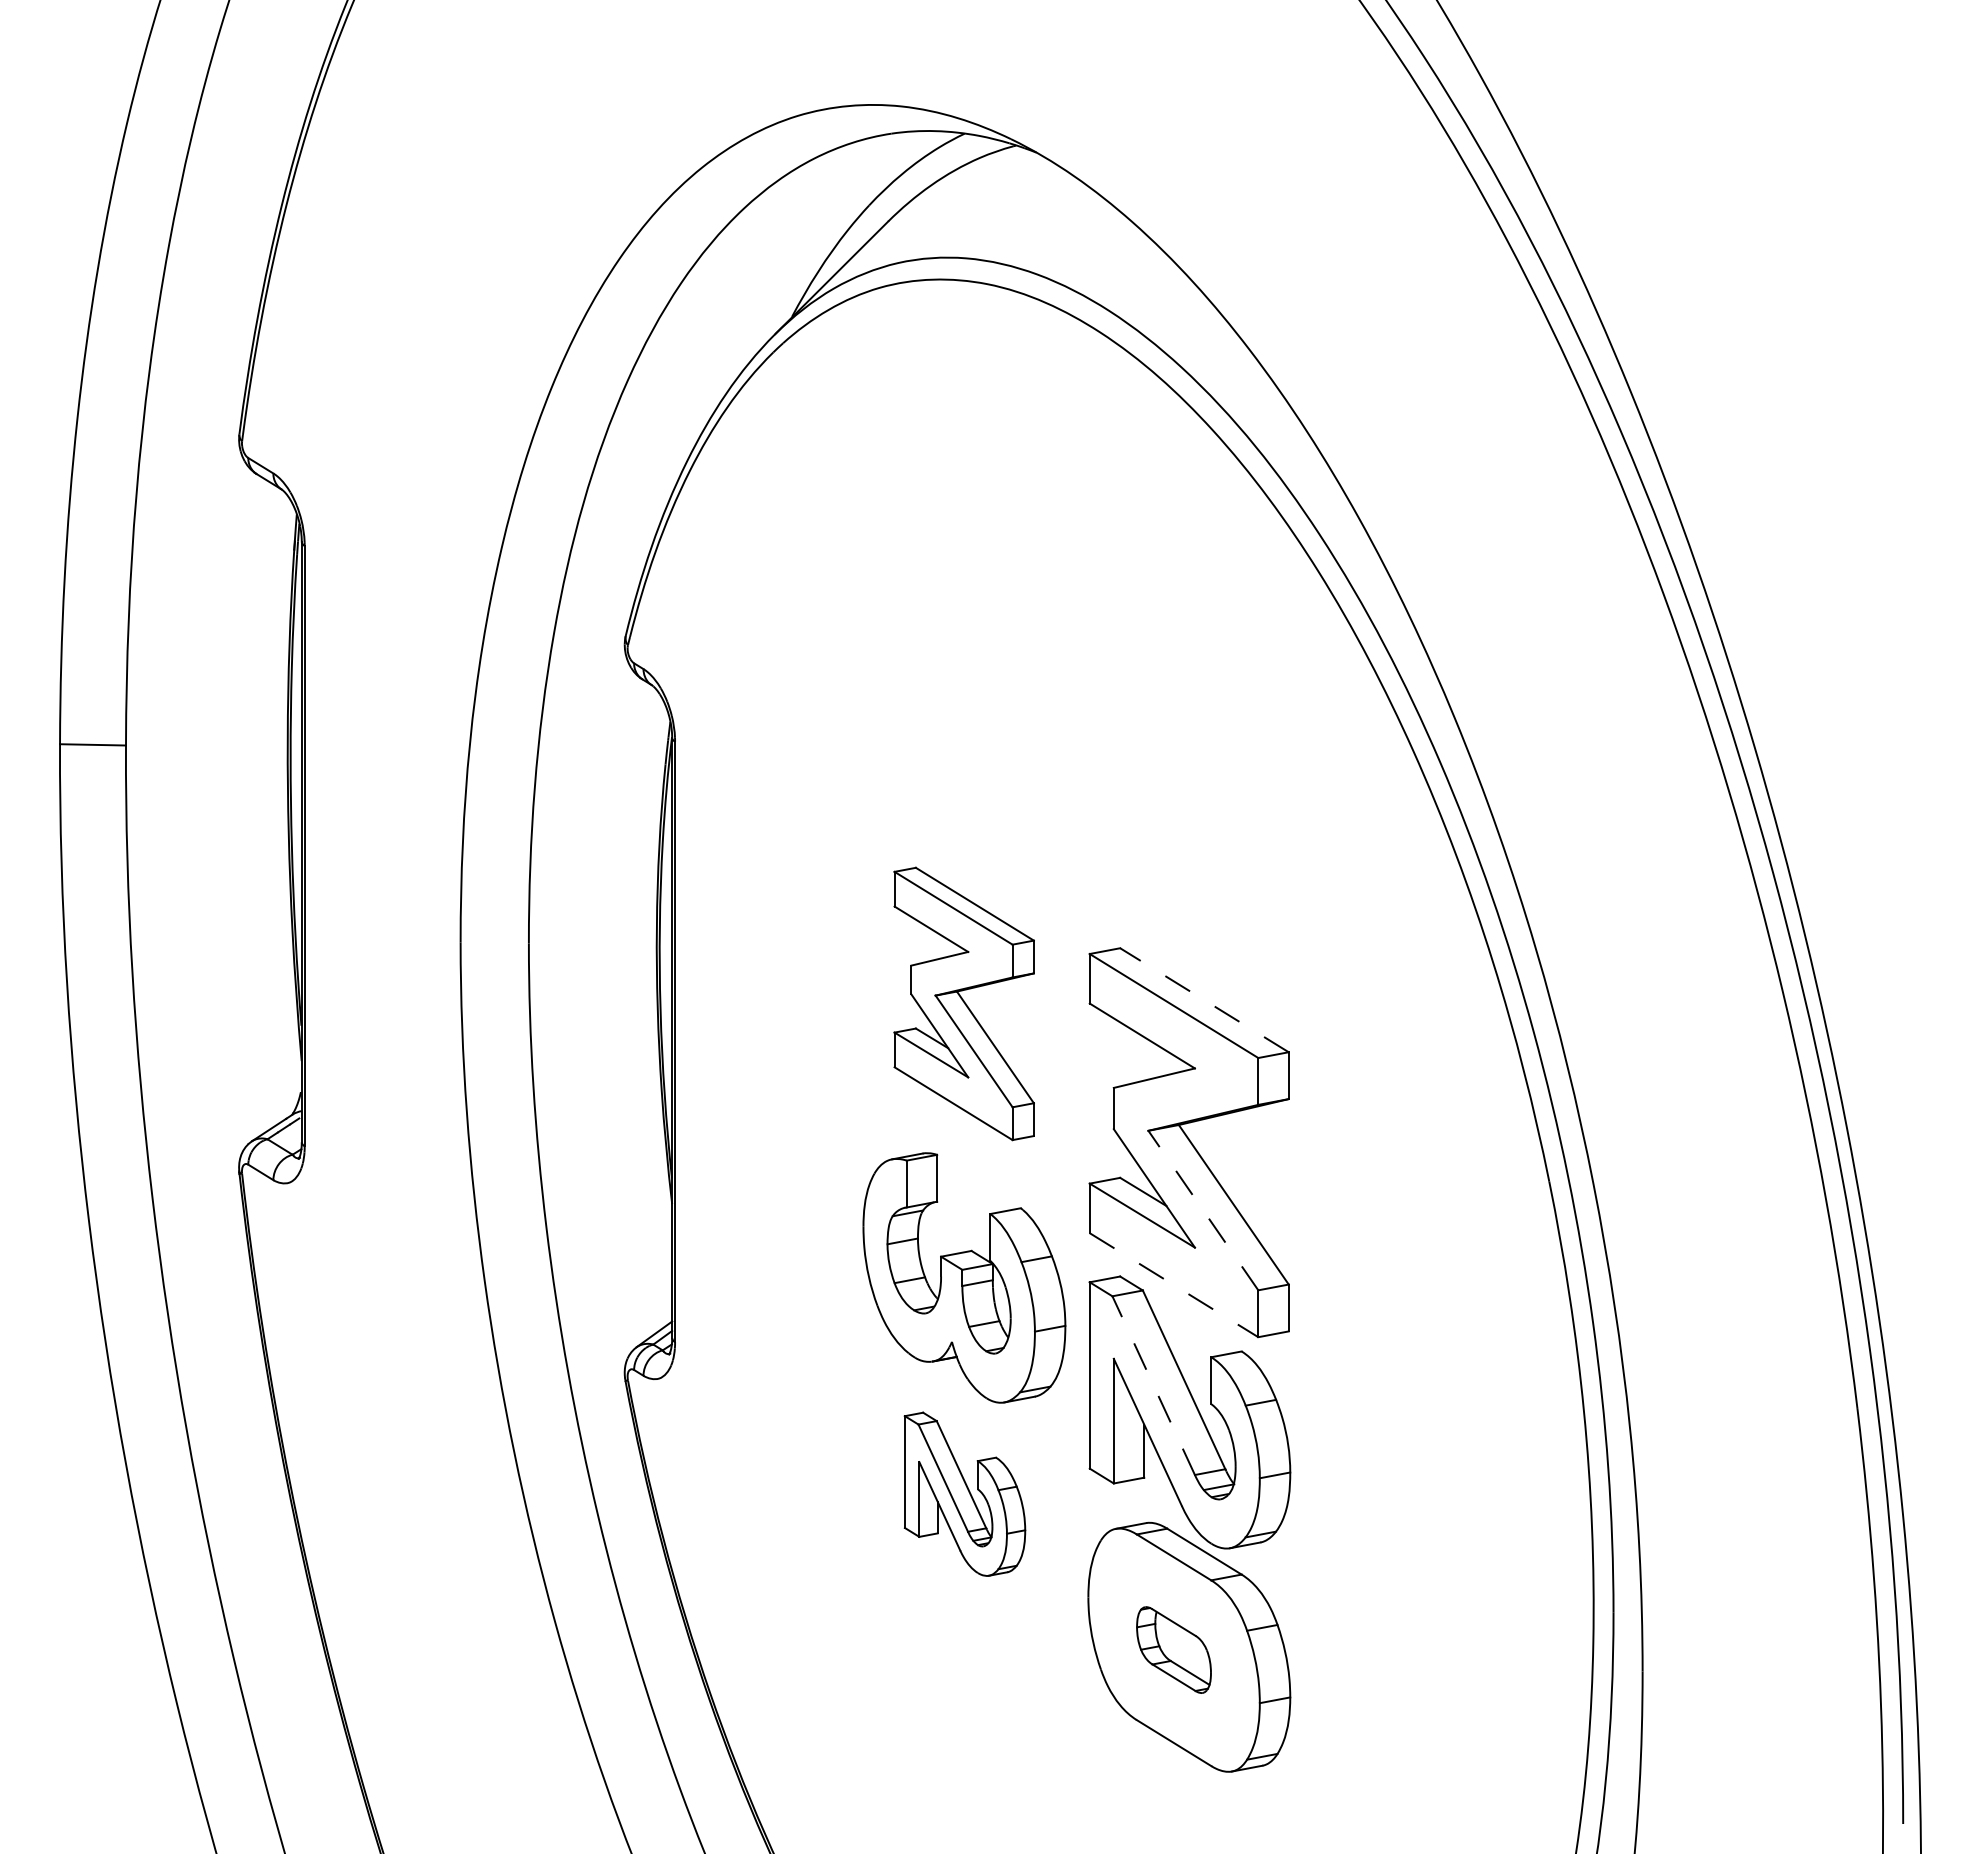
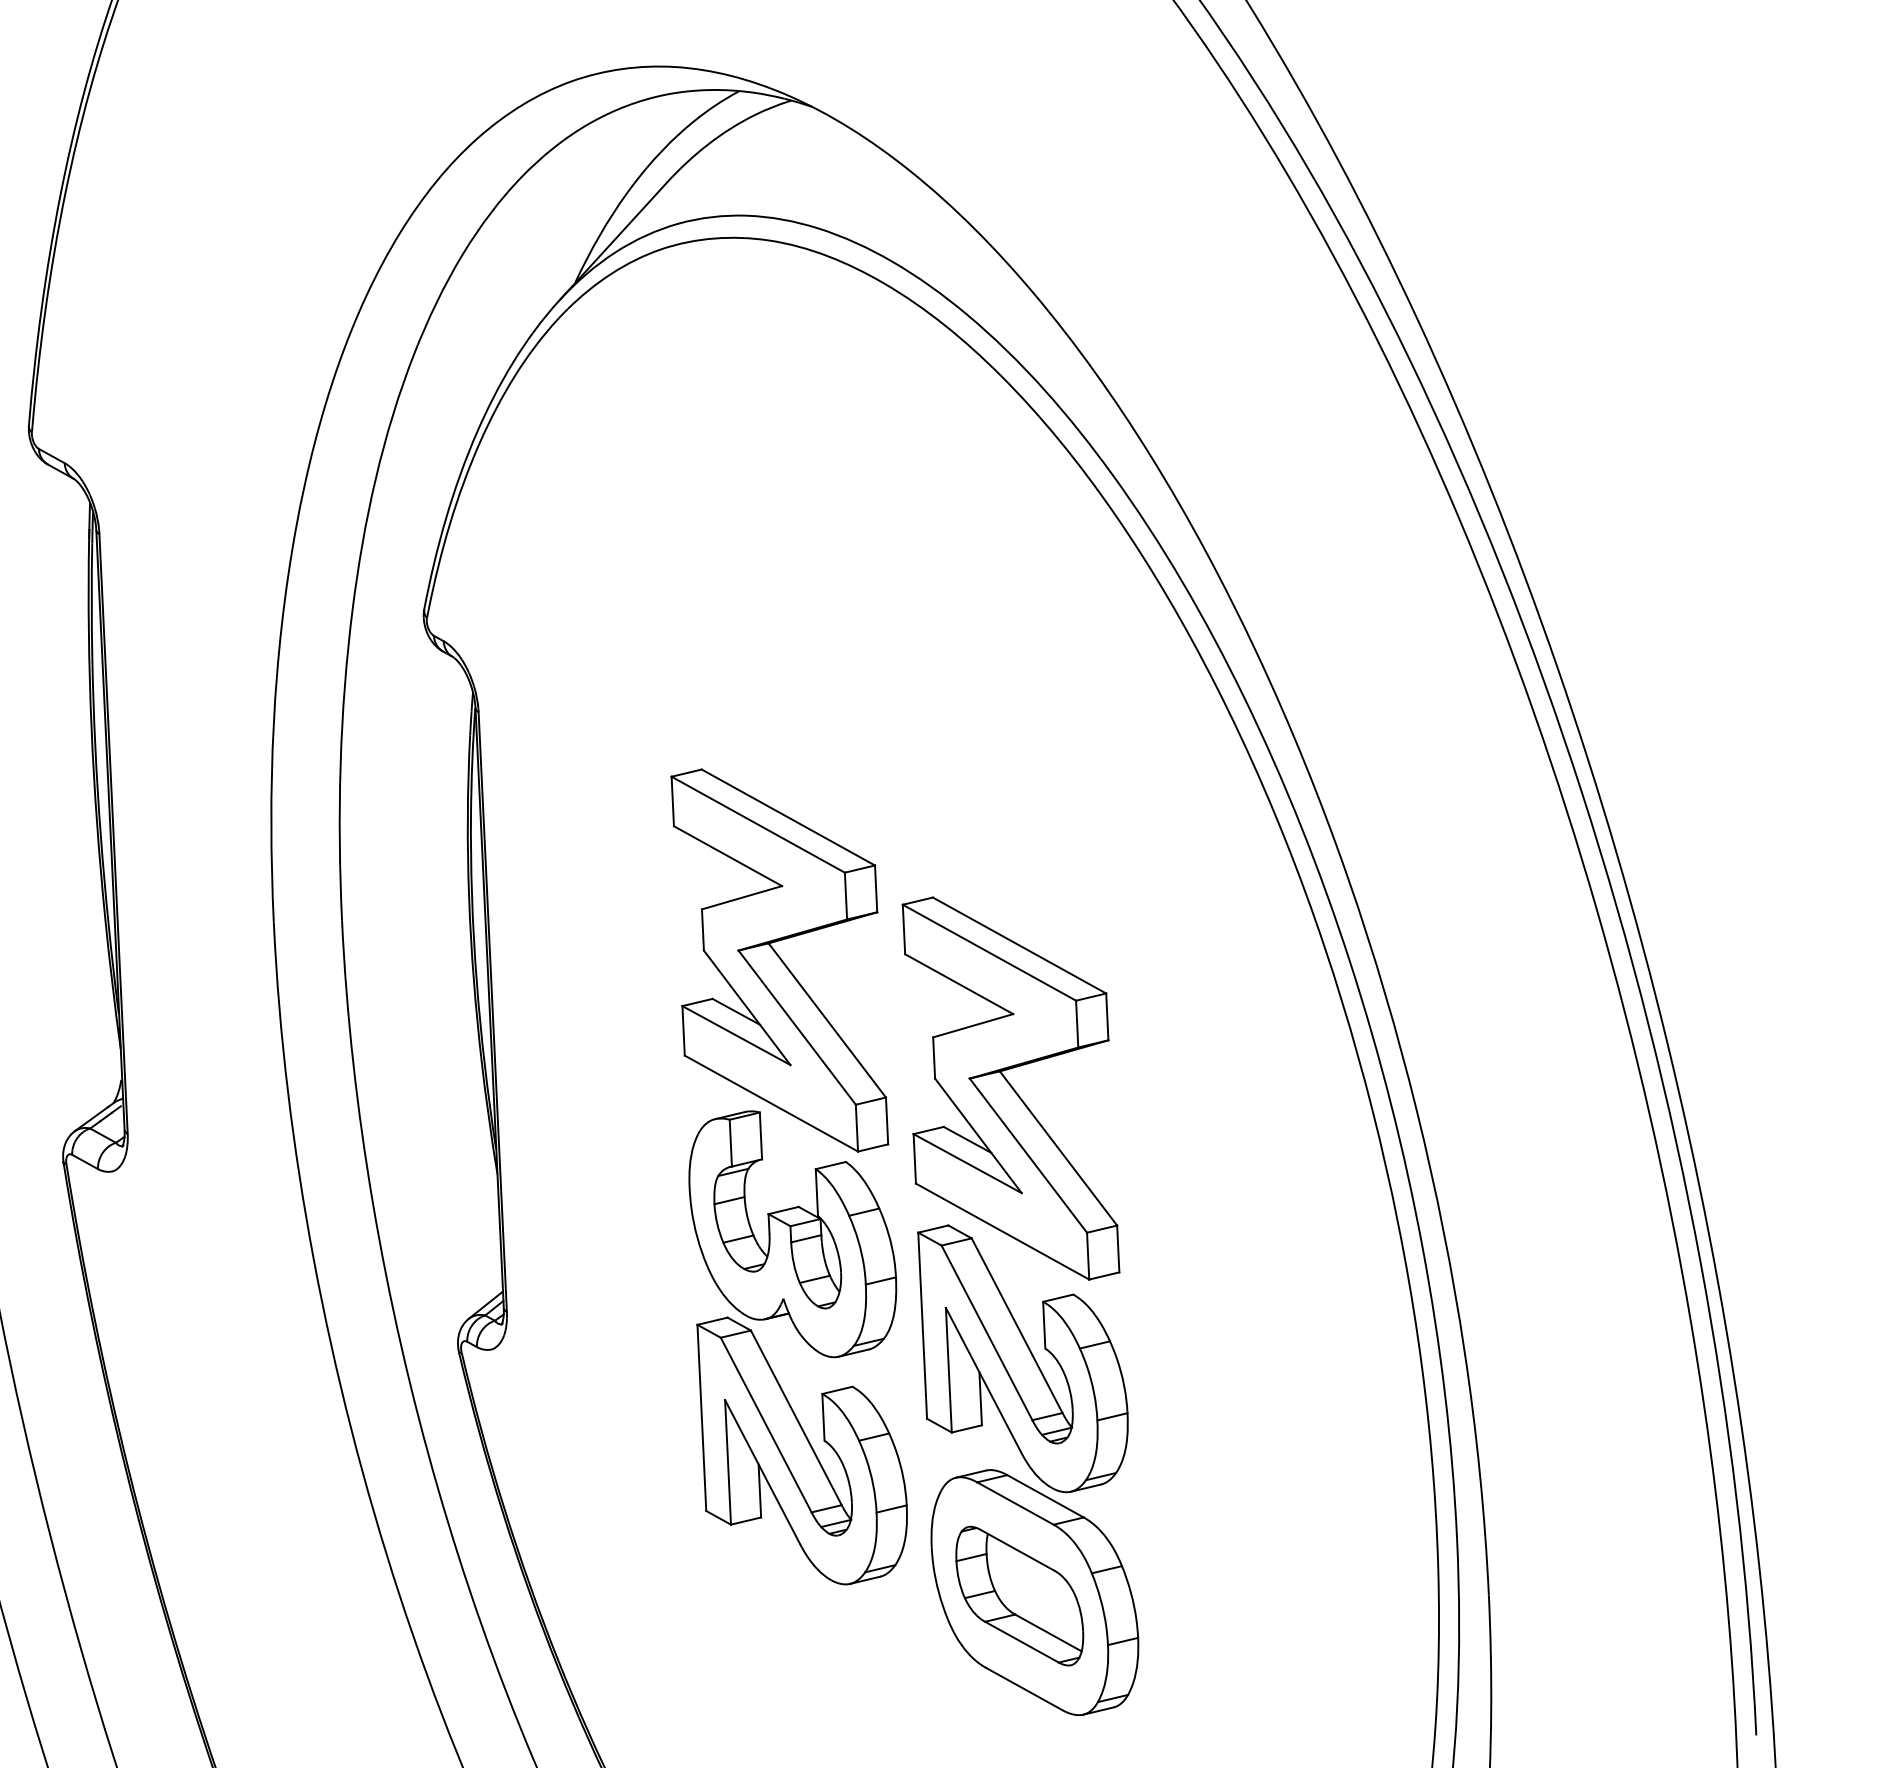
line: (1204, 999) -> (1019, 944), dashed -> solid
part: (963, 1003) -> (779, 960), size x1.43
line: (1203, 1210) -> (1028, 1155), dashed -> solid
line: (1174, 1285) -> (1003, 1231), dashed -> solid
line: (1153, 1385) -> (986, 1332), dashed -> solid
part: (964, 1494) -> (803, 1450), size x1.67
part: (1173, 1649) -> (1019, 1595), size x1.67

